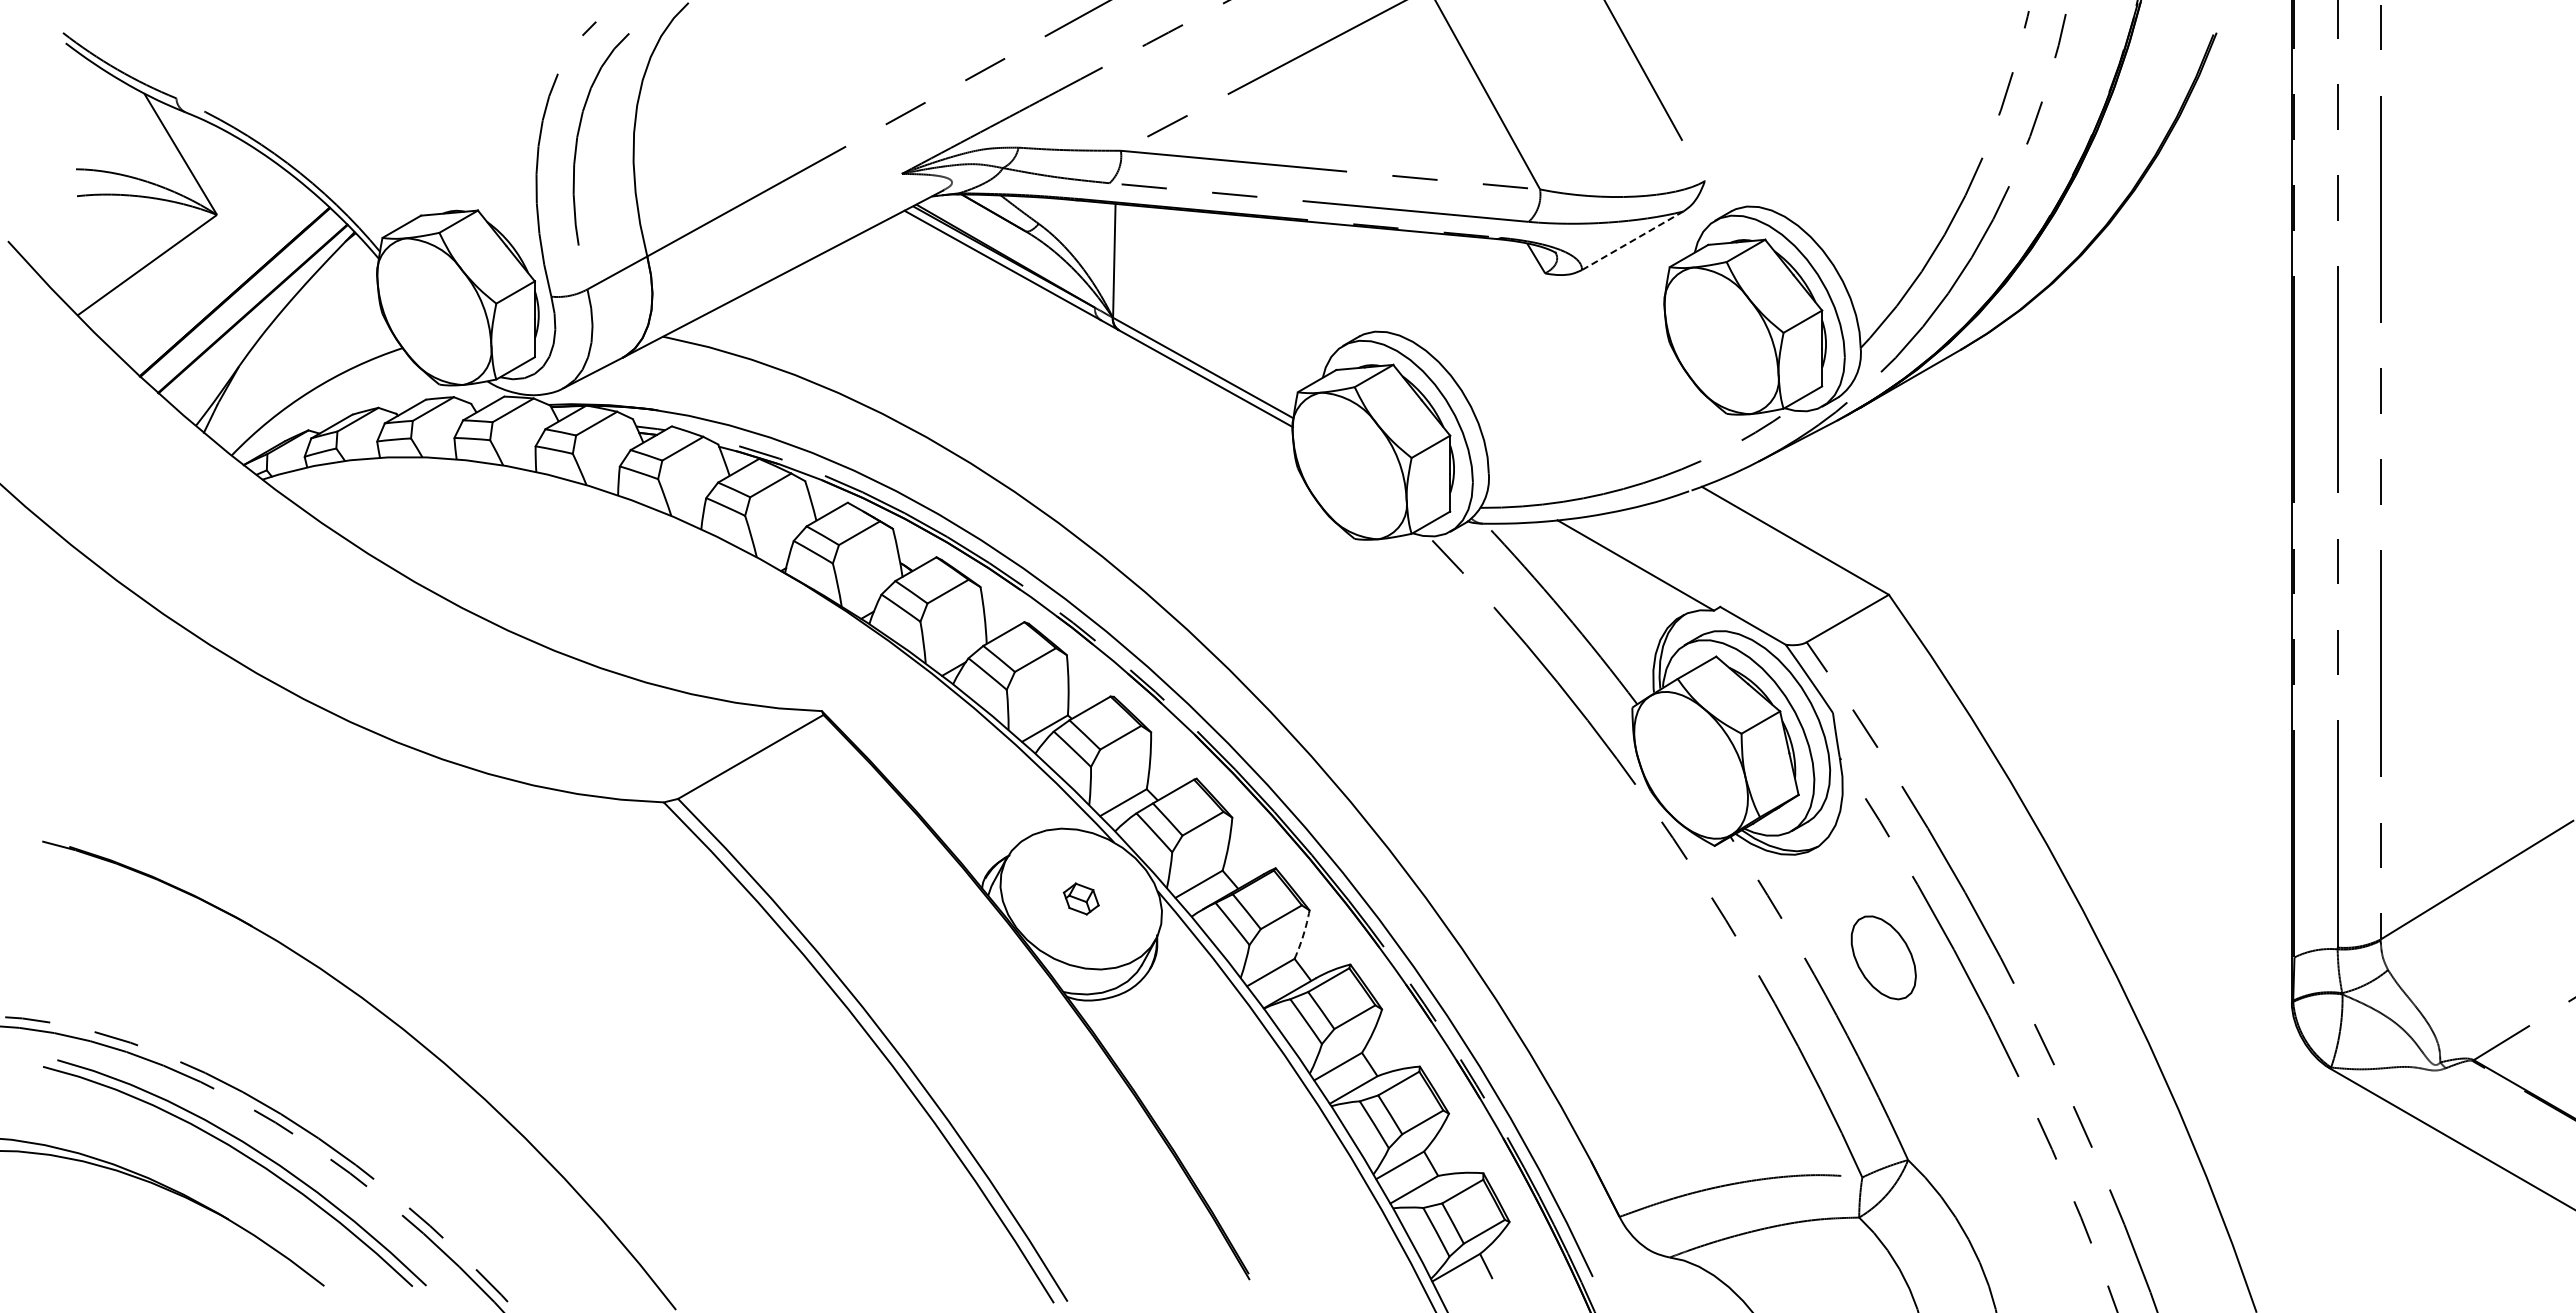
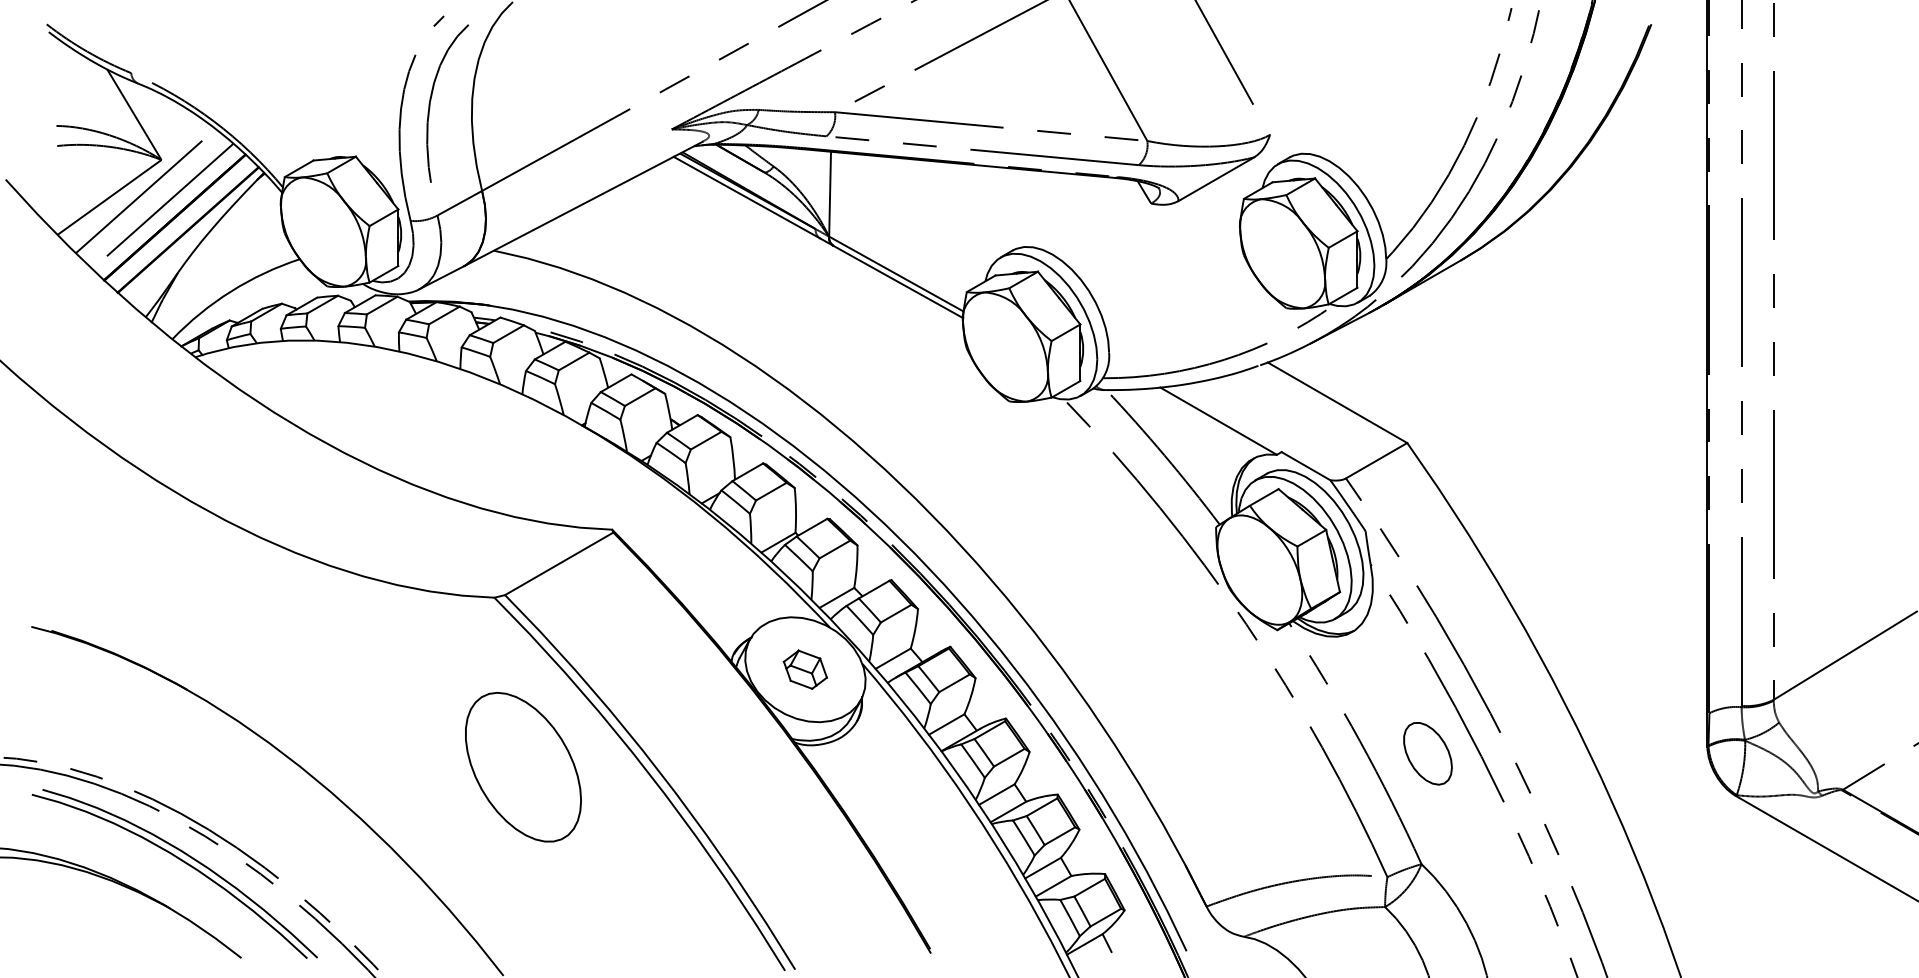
line: (1632, 240) -> (1216, 179), dashed -> solid
line: (195, 256) -> (145, 190), added
line: (218, 277) -> (162, 206), added
part: (1081, 898) -> (805, 669), size x1.67
arc: (1303, 935) -> (971, 696), dashed -> solid
part: (1883, 957) -> (1427, 753), moved
part: (702, 1029) -> (523, 766), added

